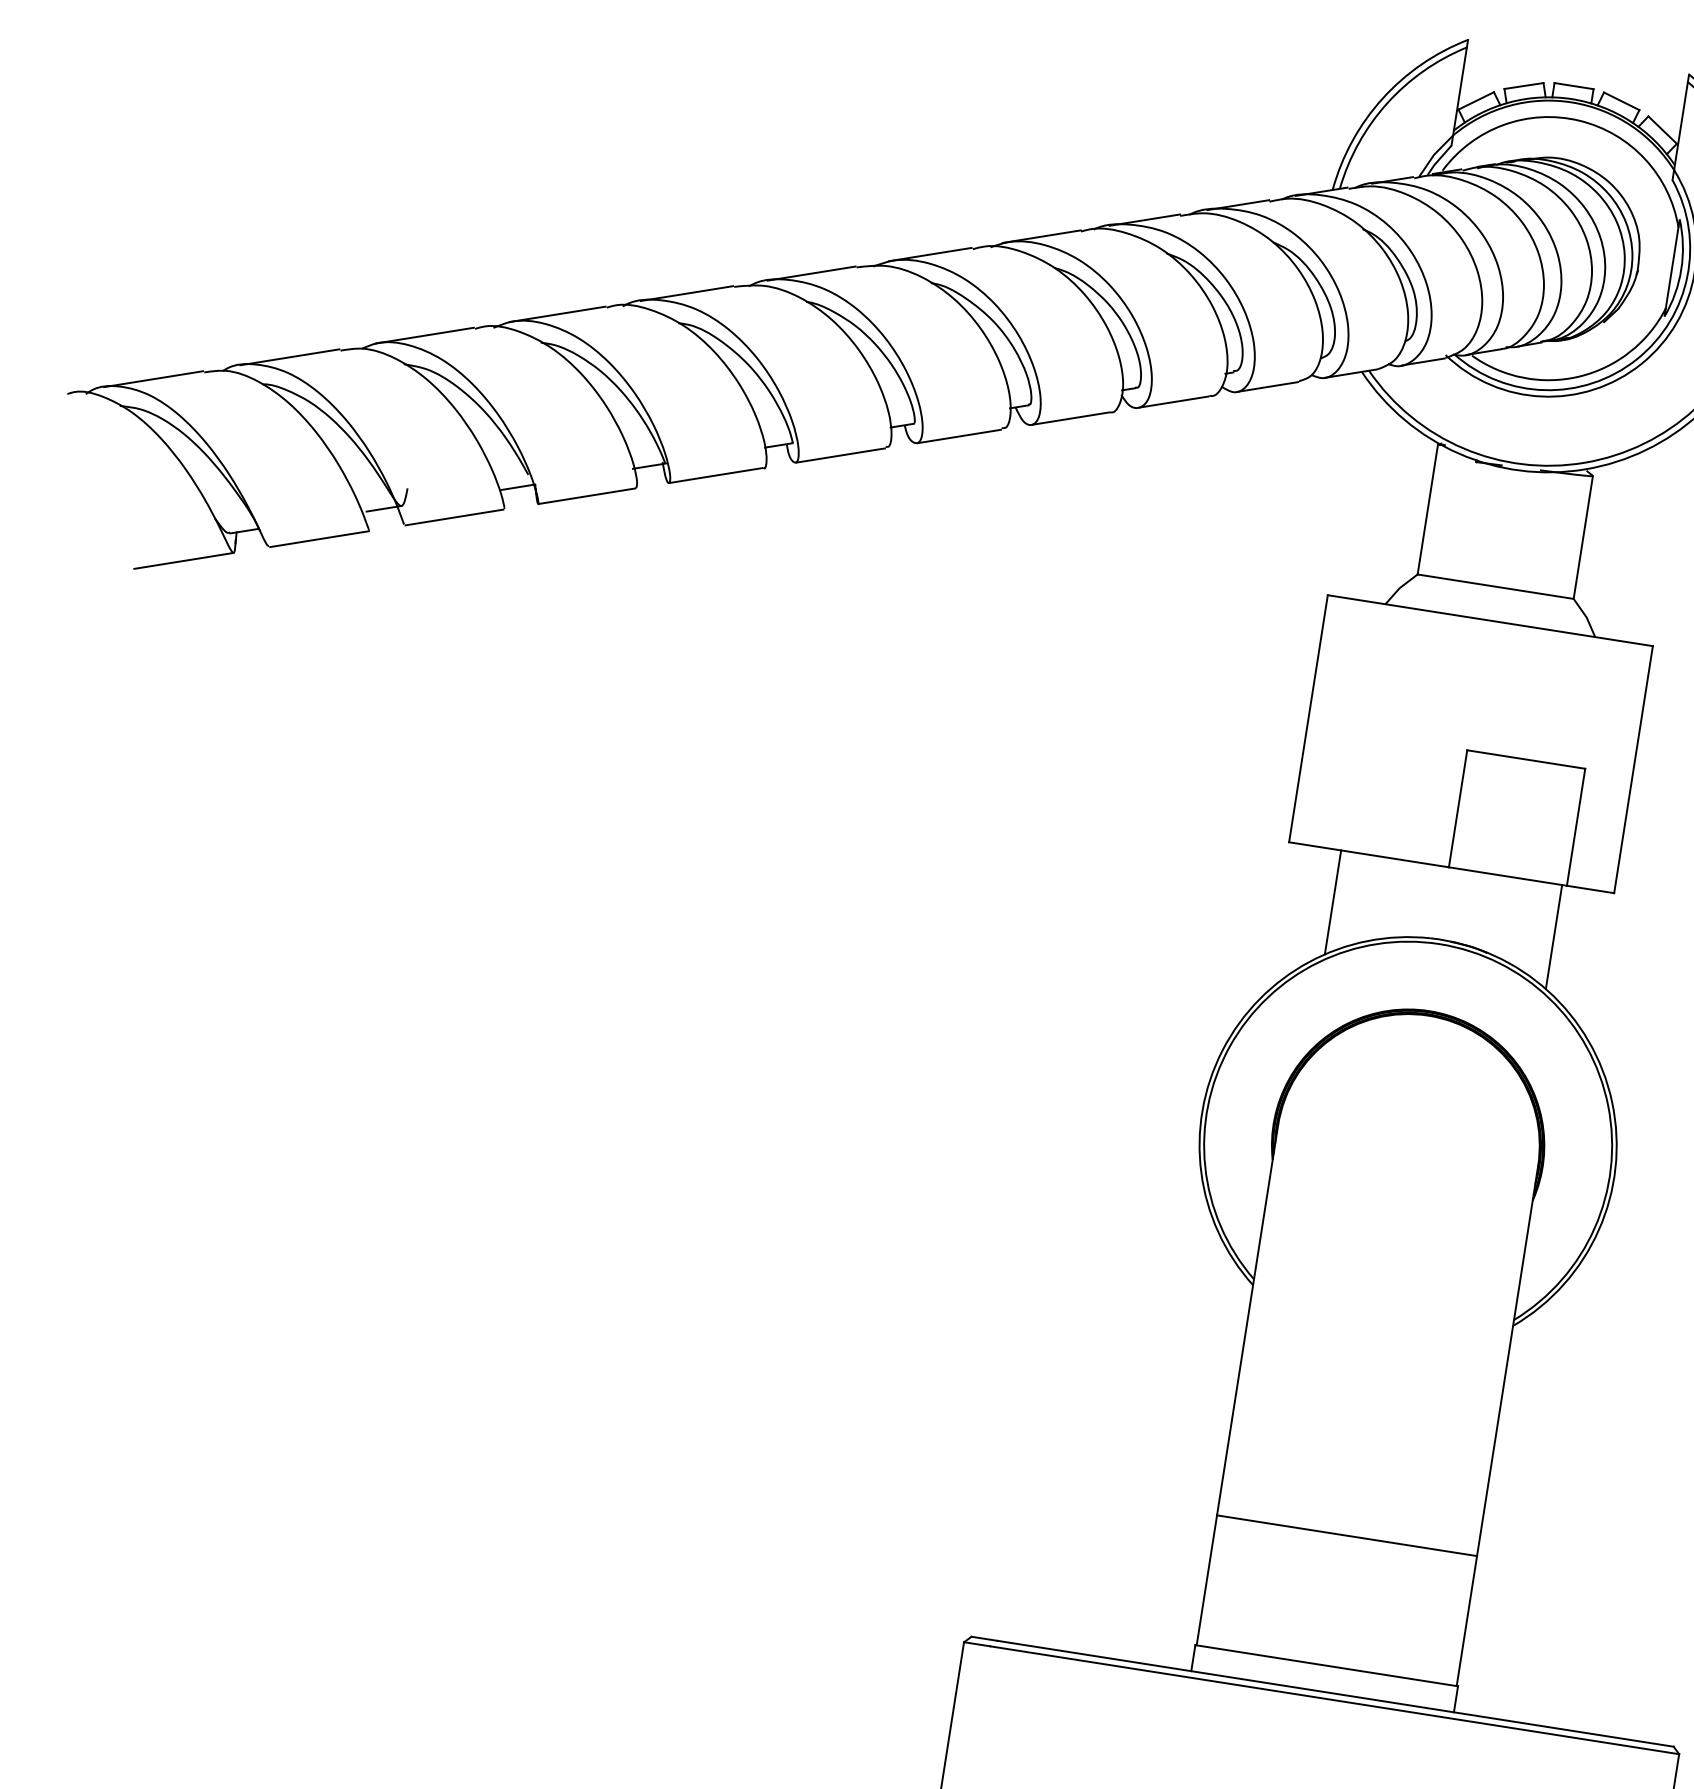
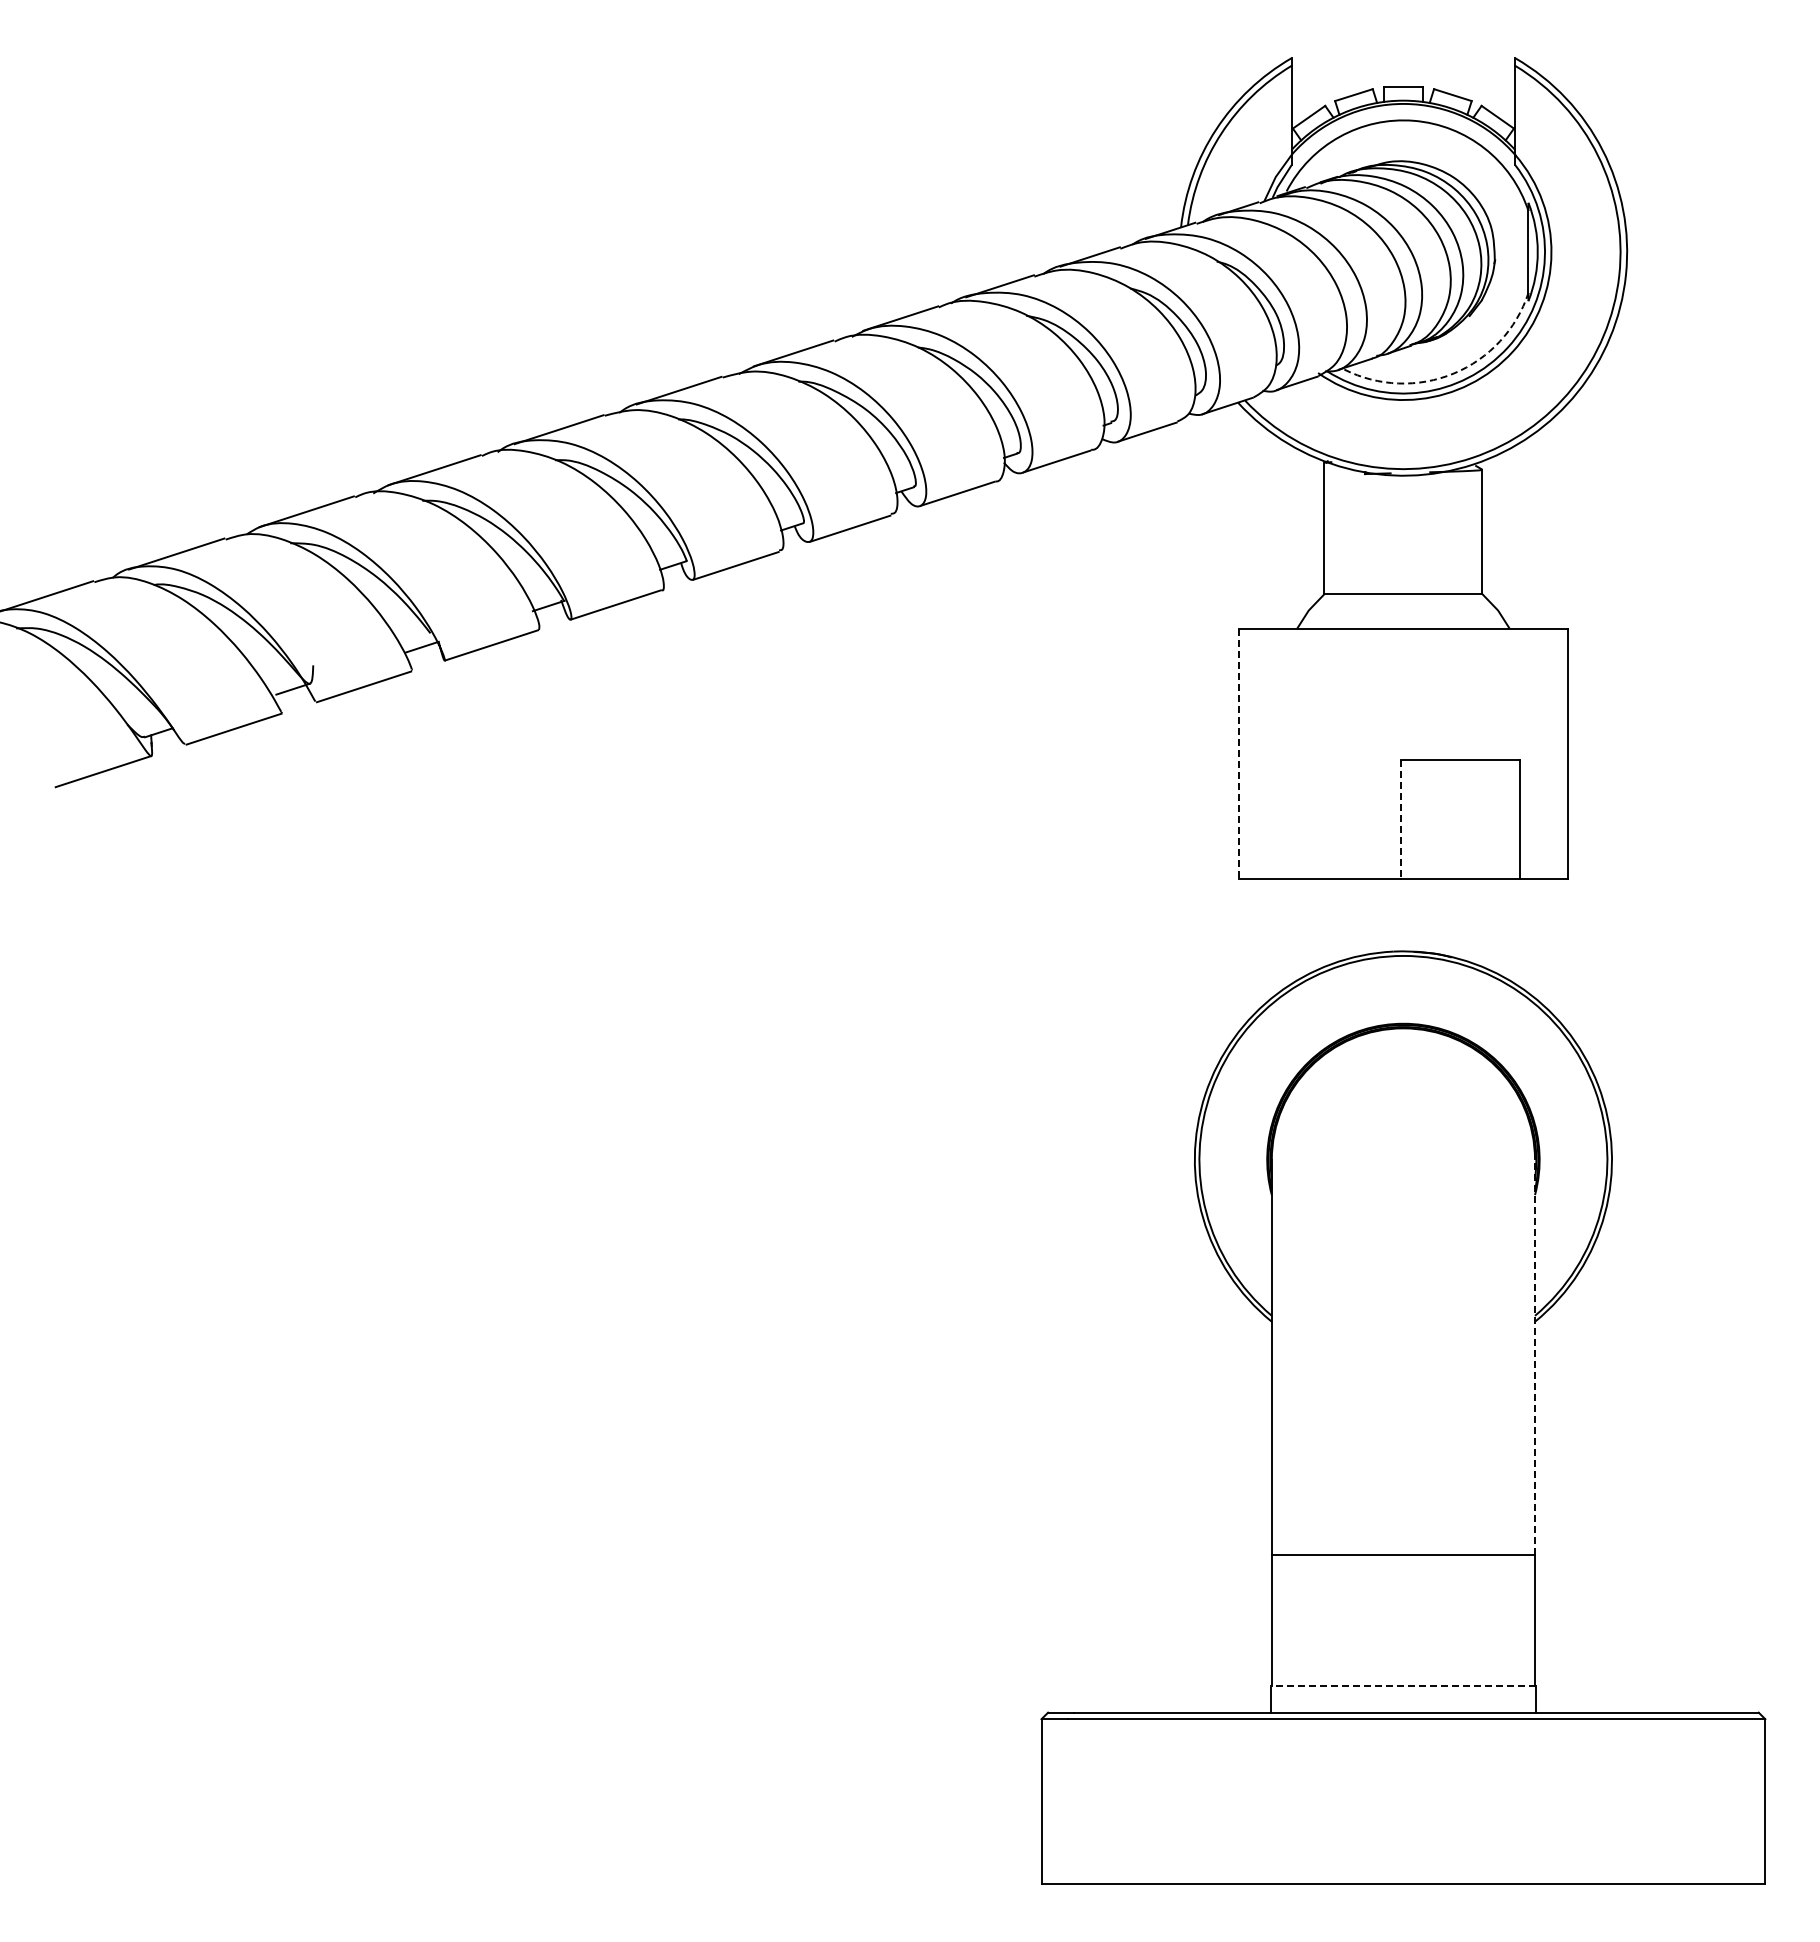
arc: (1579, 376) -> (1453, 373), solid -> dashed
line: (1307, 719) -> (1238, 754), solid -> dashed
line: (1457, 808) -> (1400, 819), solid -> dashed
line: (1333, 901) -> (1291, 930), removed
line: (1554, 936) -> (1515, 930), removed
line: (1508, 1360) -> (1535, 1356), solid -> dashed
line: (1326, 1665) -> (1403, 1686), solid -> dashed

